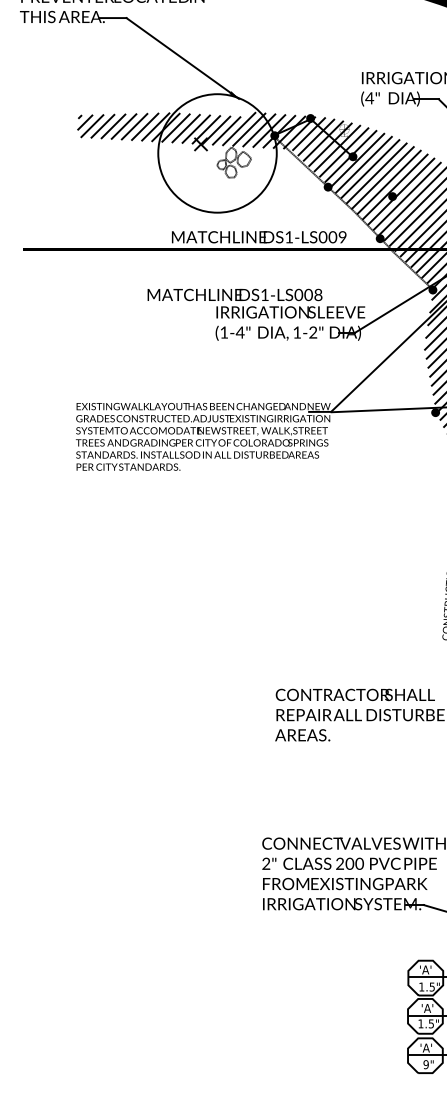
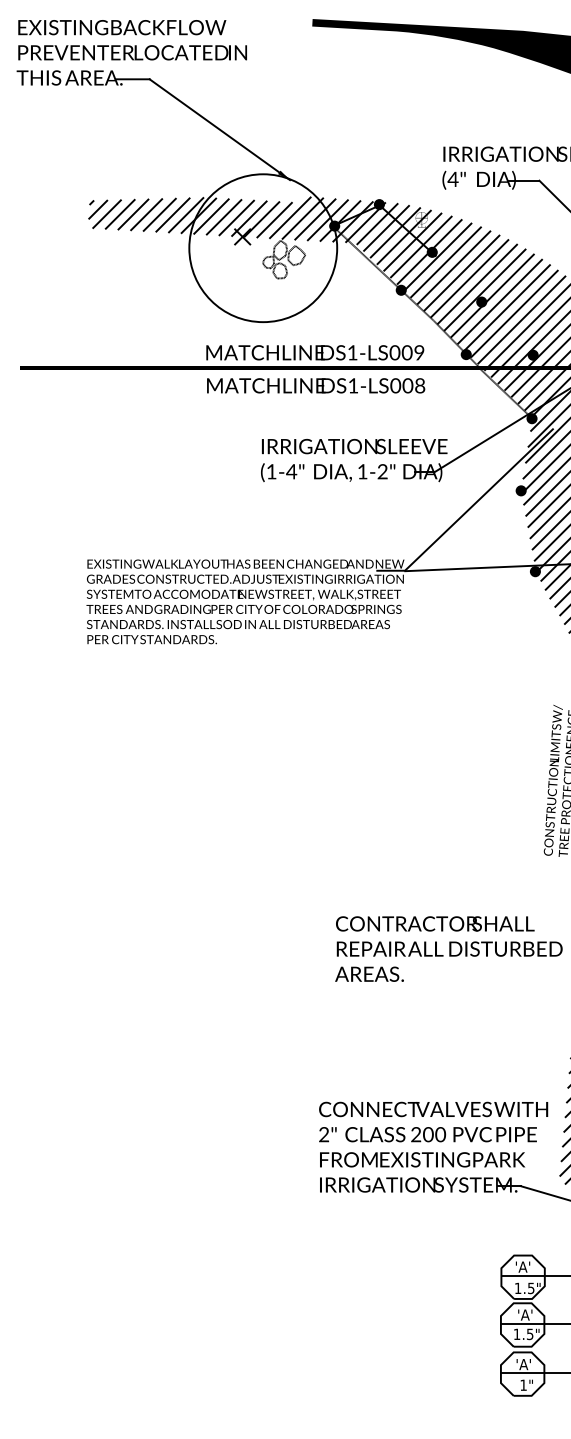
fill: (433, 238) -> (532, 354), added
text: (235, 294) -> (316, 385), moved
fill: (423, 347) -> (520, 490), added
text: (426, 1064) -> (523, 1384), 9" -> 1"

